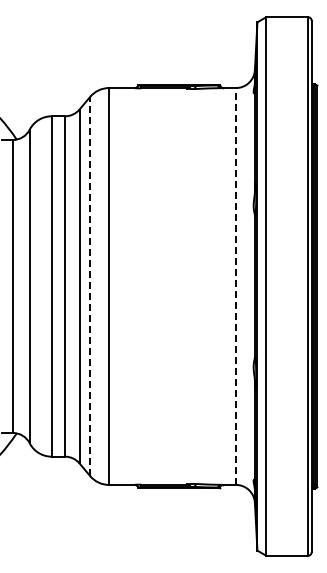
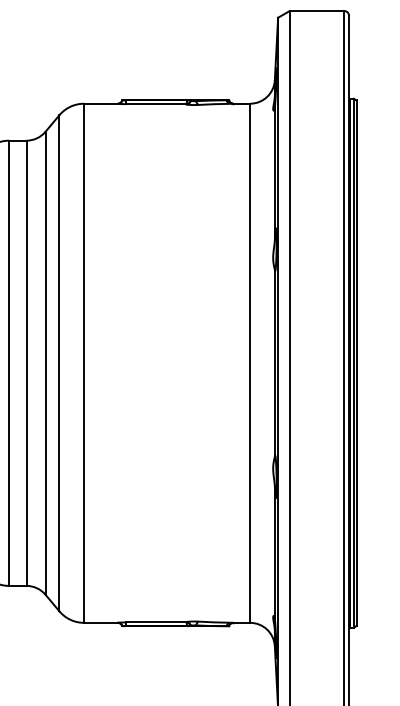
line: (90, 286) -> (59, 363), dashed -> solid
line: (236, 286) -> (250, 363), dashed -> solid

